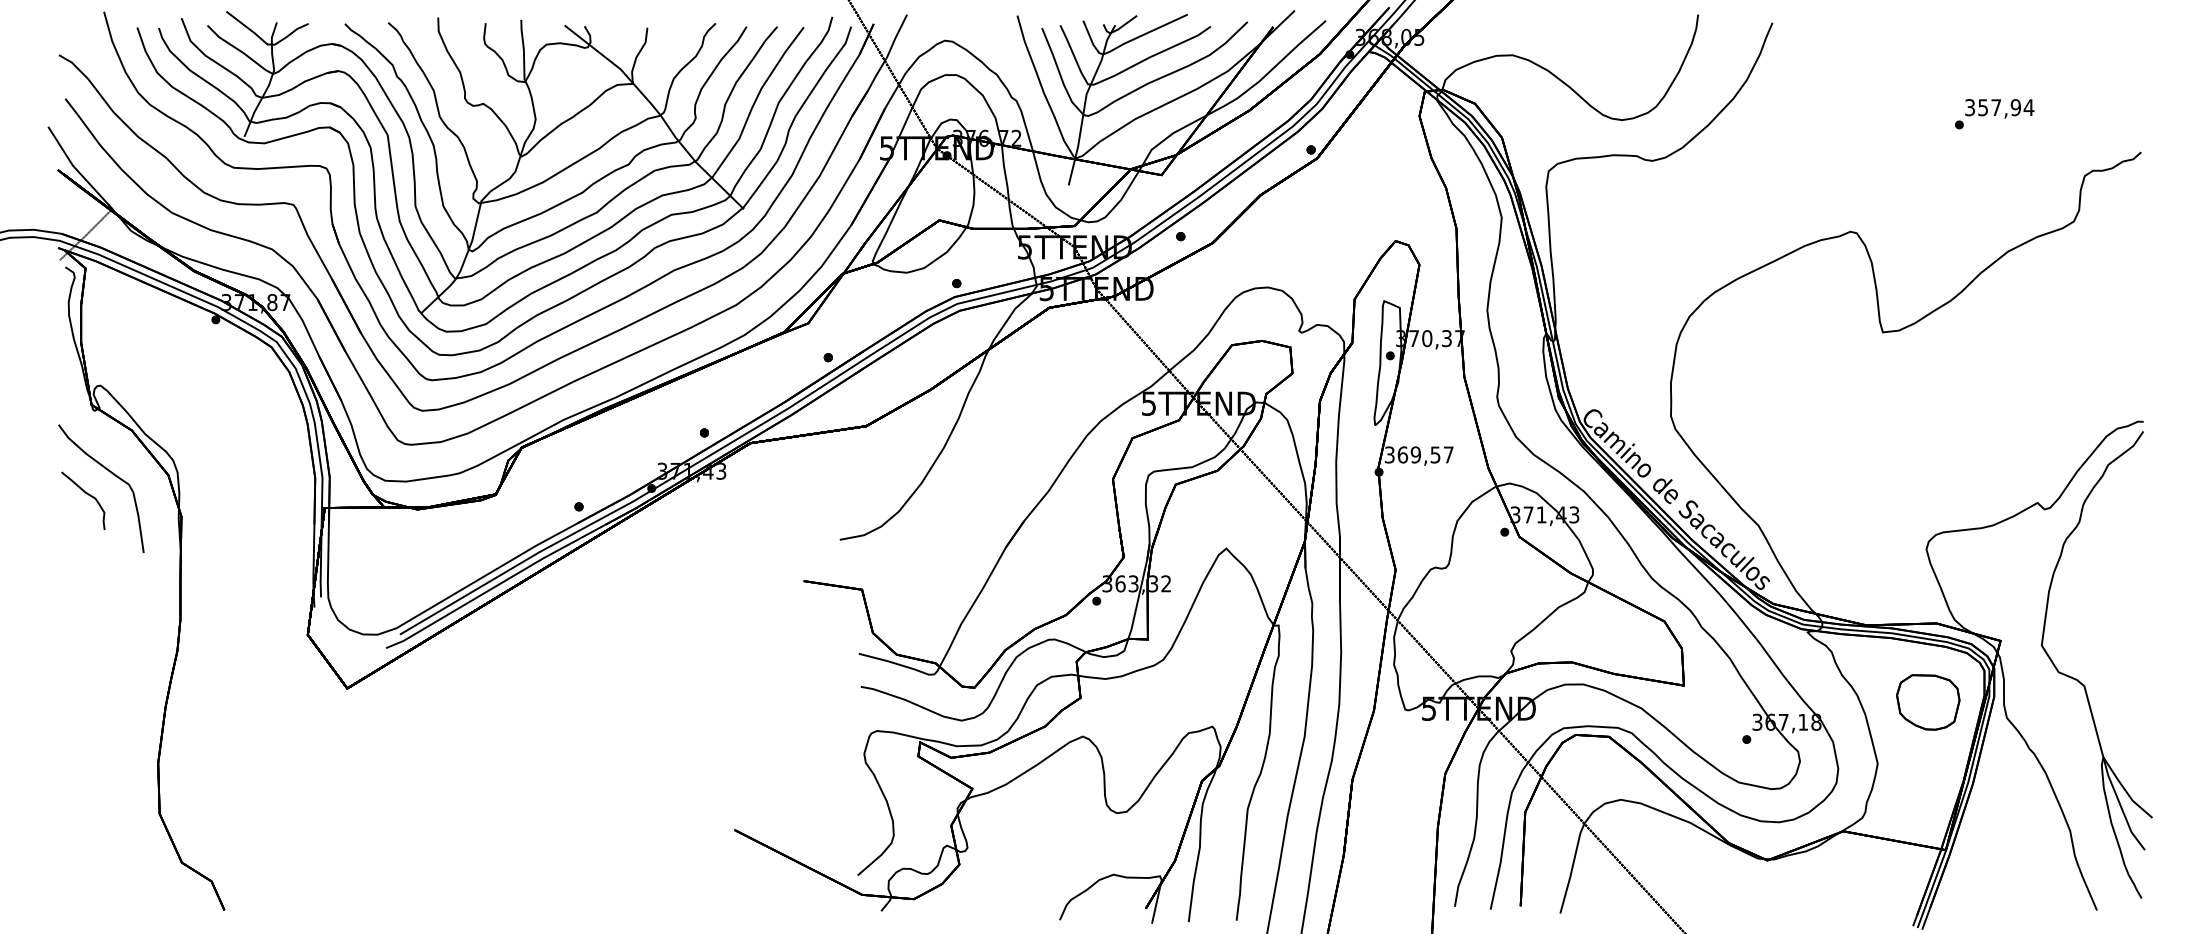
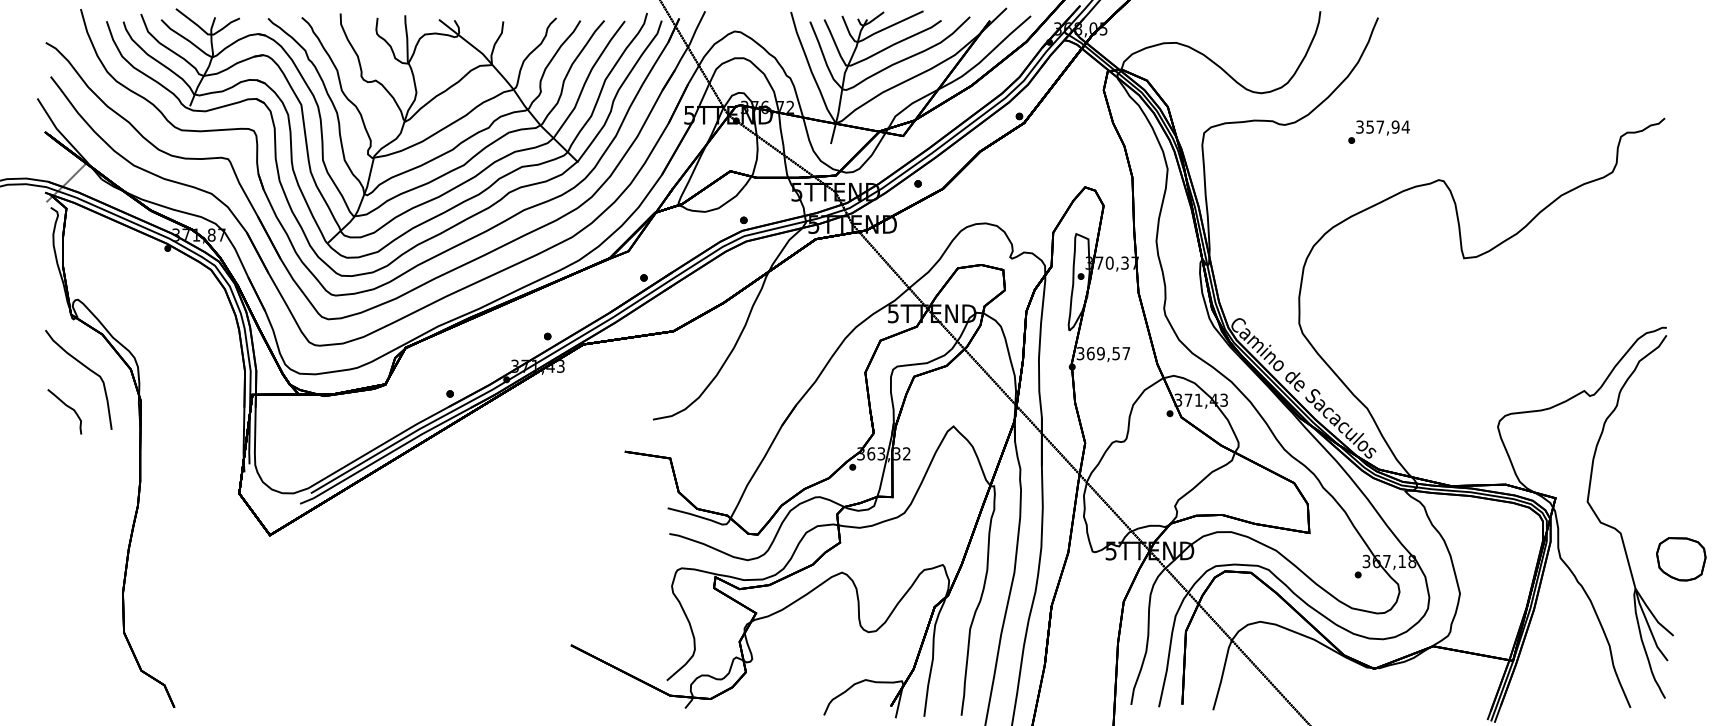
text: (1994, 114) -> (1378, 132), moved
curve: (86, 494) -> (67, 406), moved
part: (1928, 702) -> (1681, 559), moved

